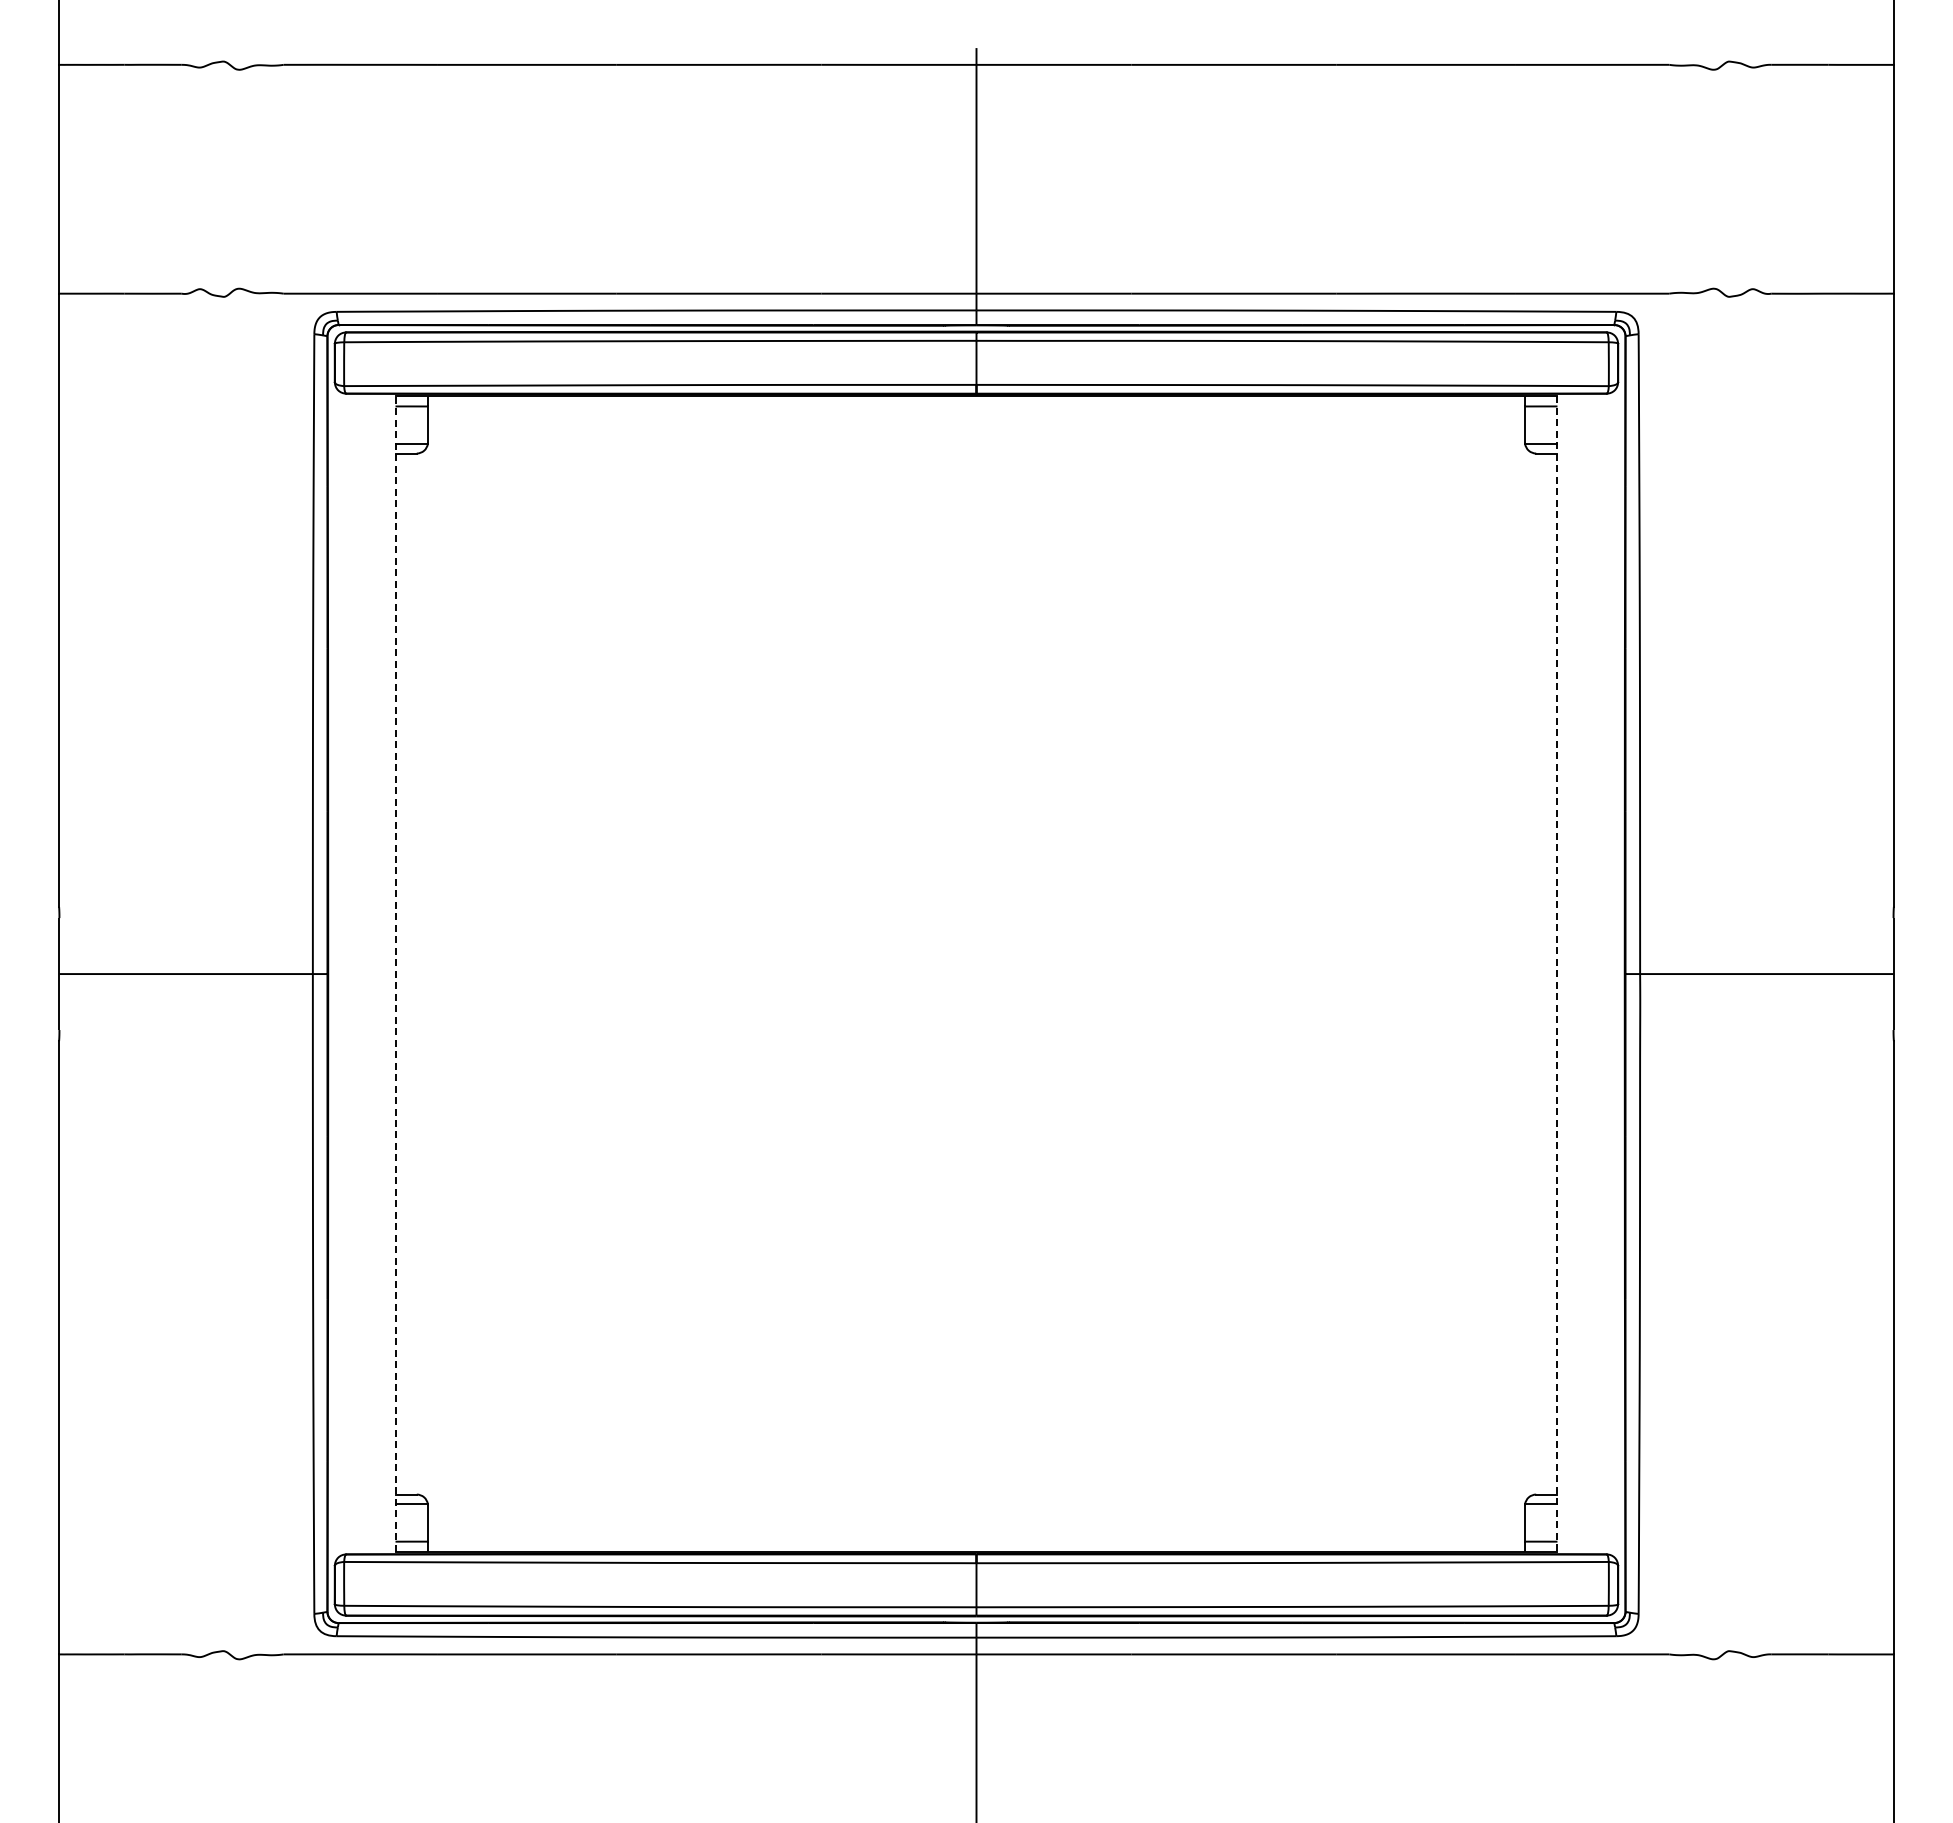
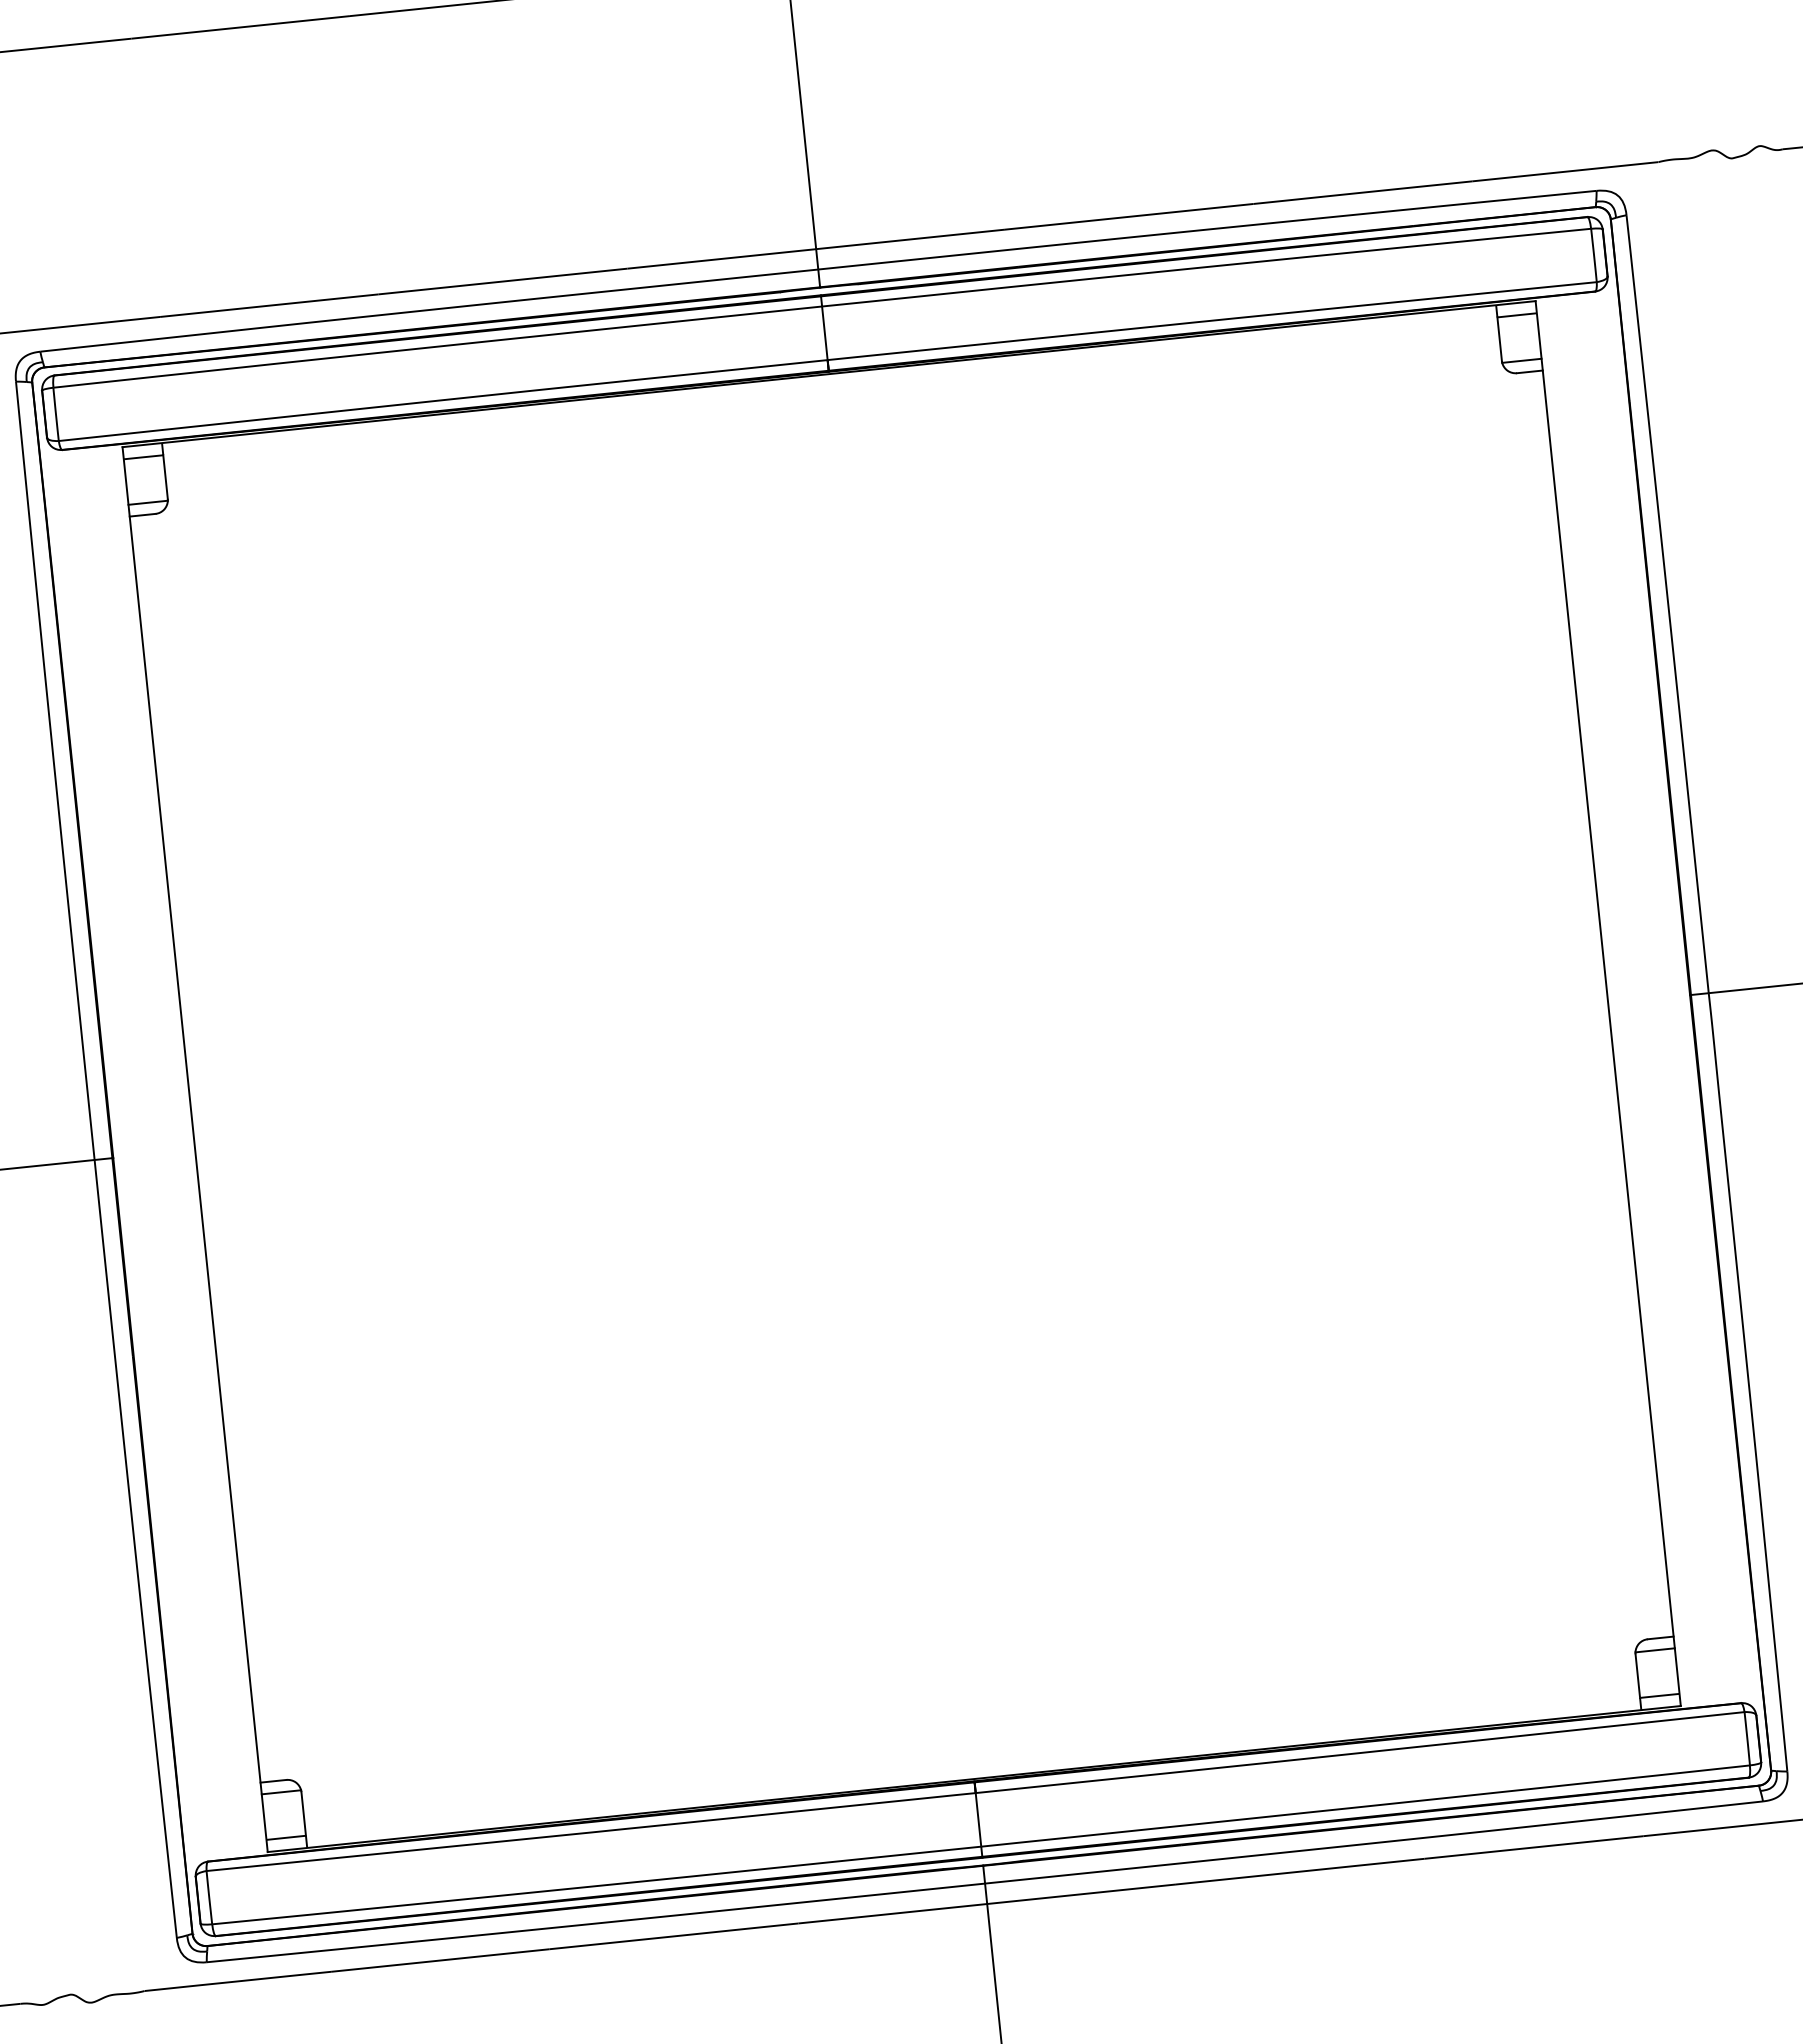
line: (395, 974) -> (195, 1150), dashed -> solid
line: (1557, 974) -> (1608, 1004), dashed -> solid

